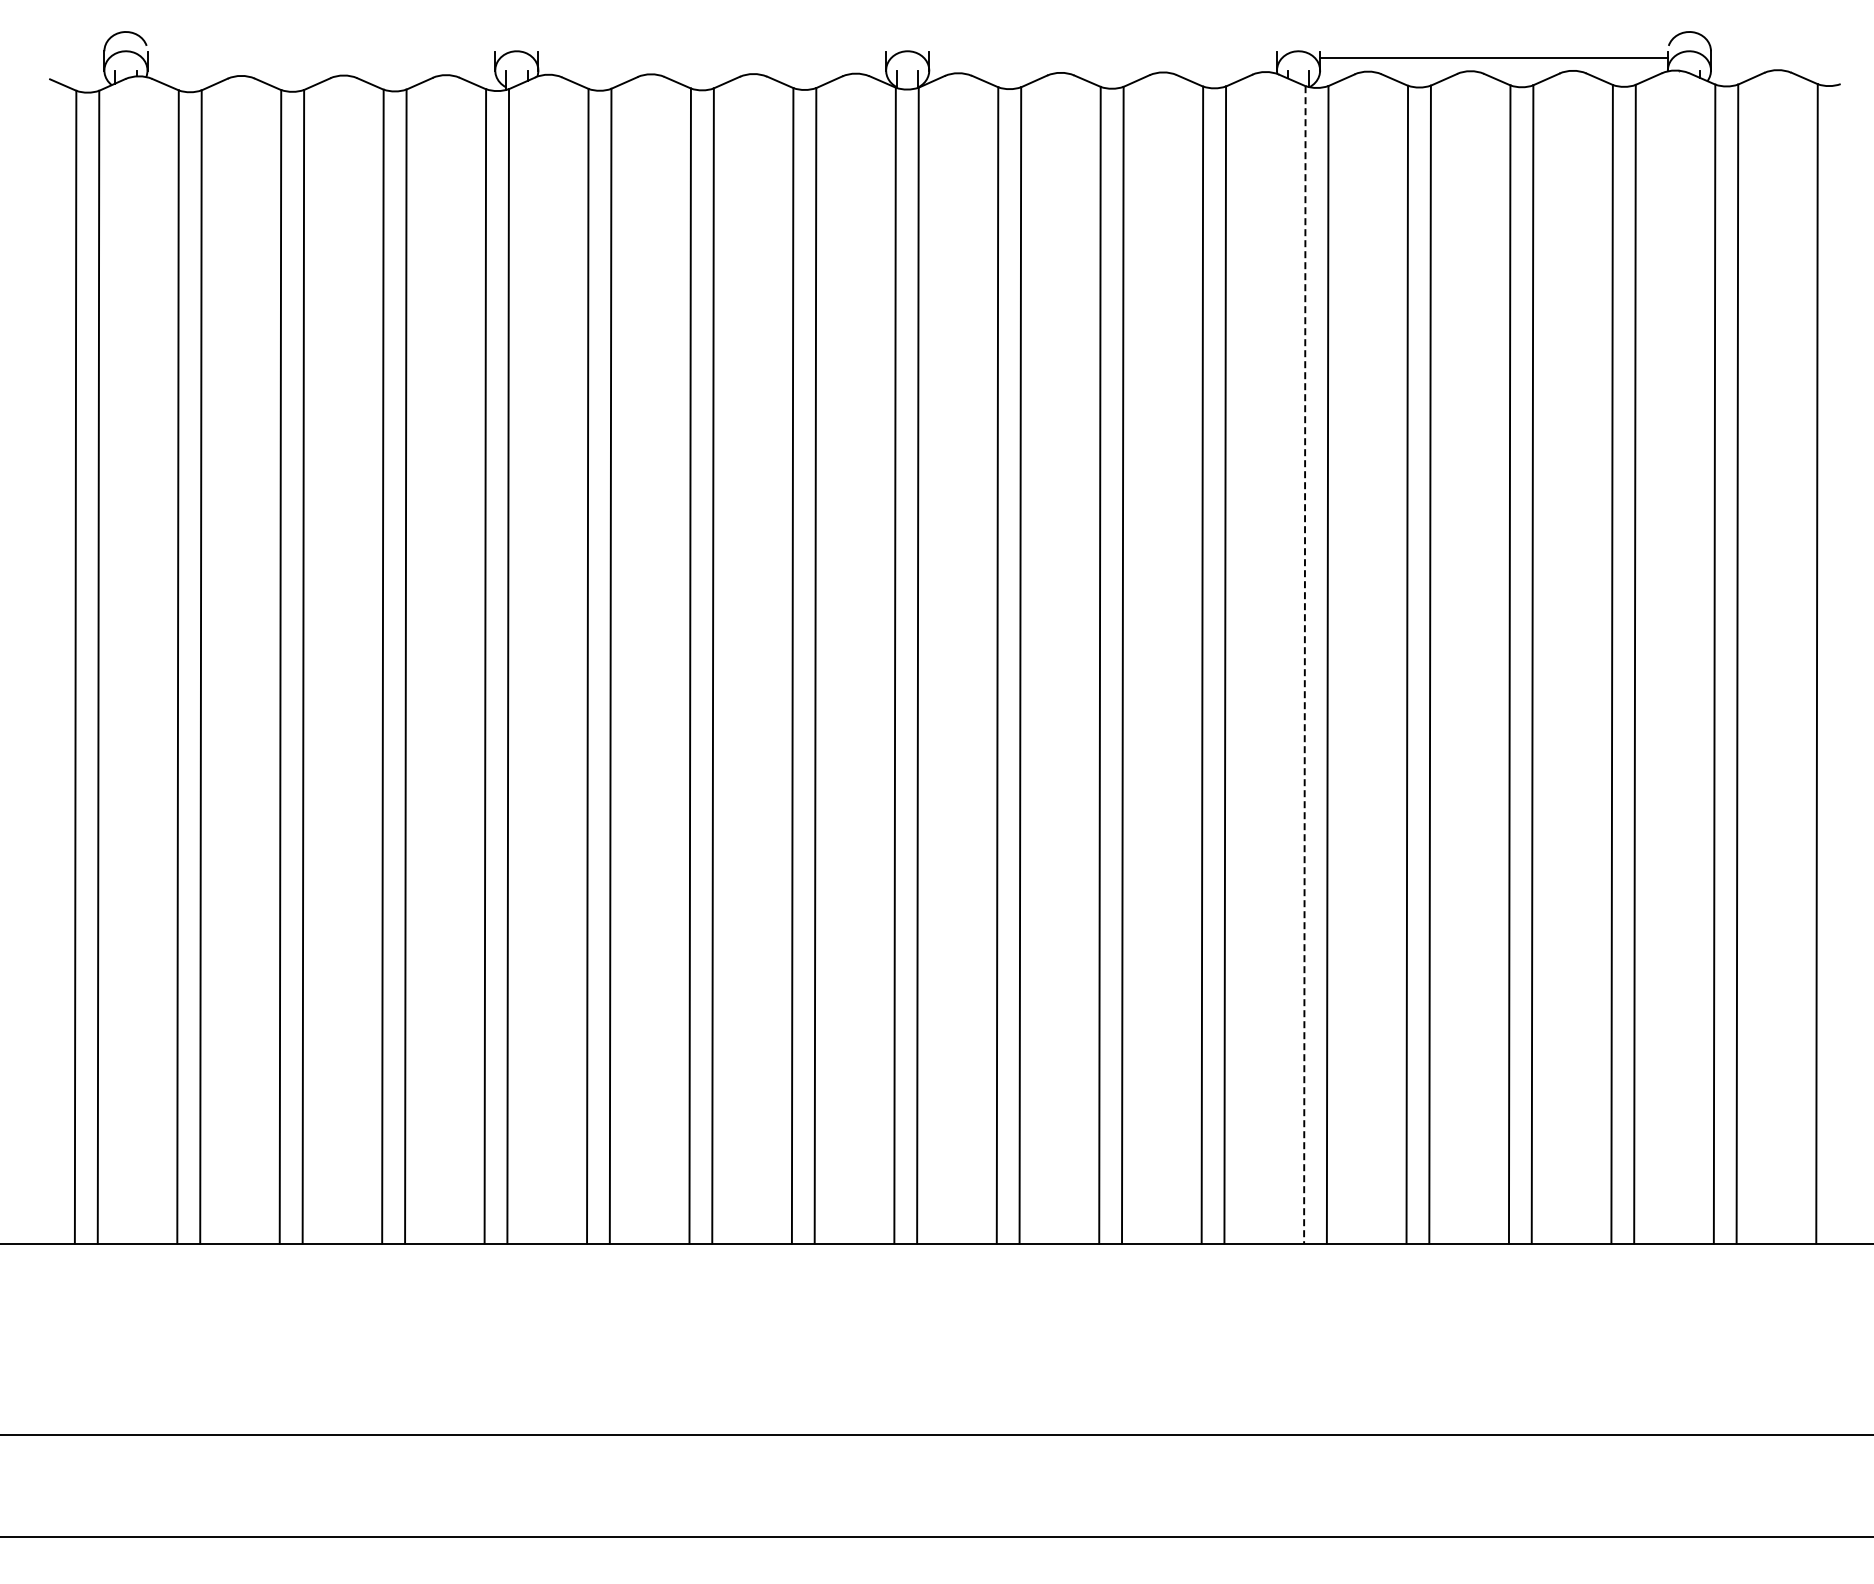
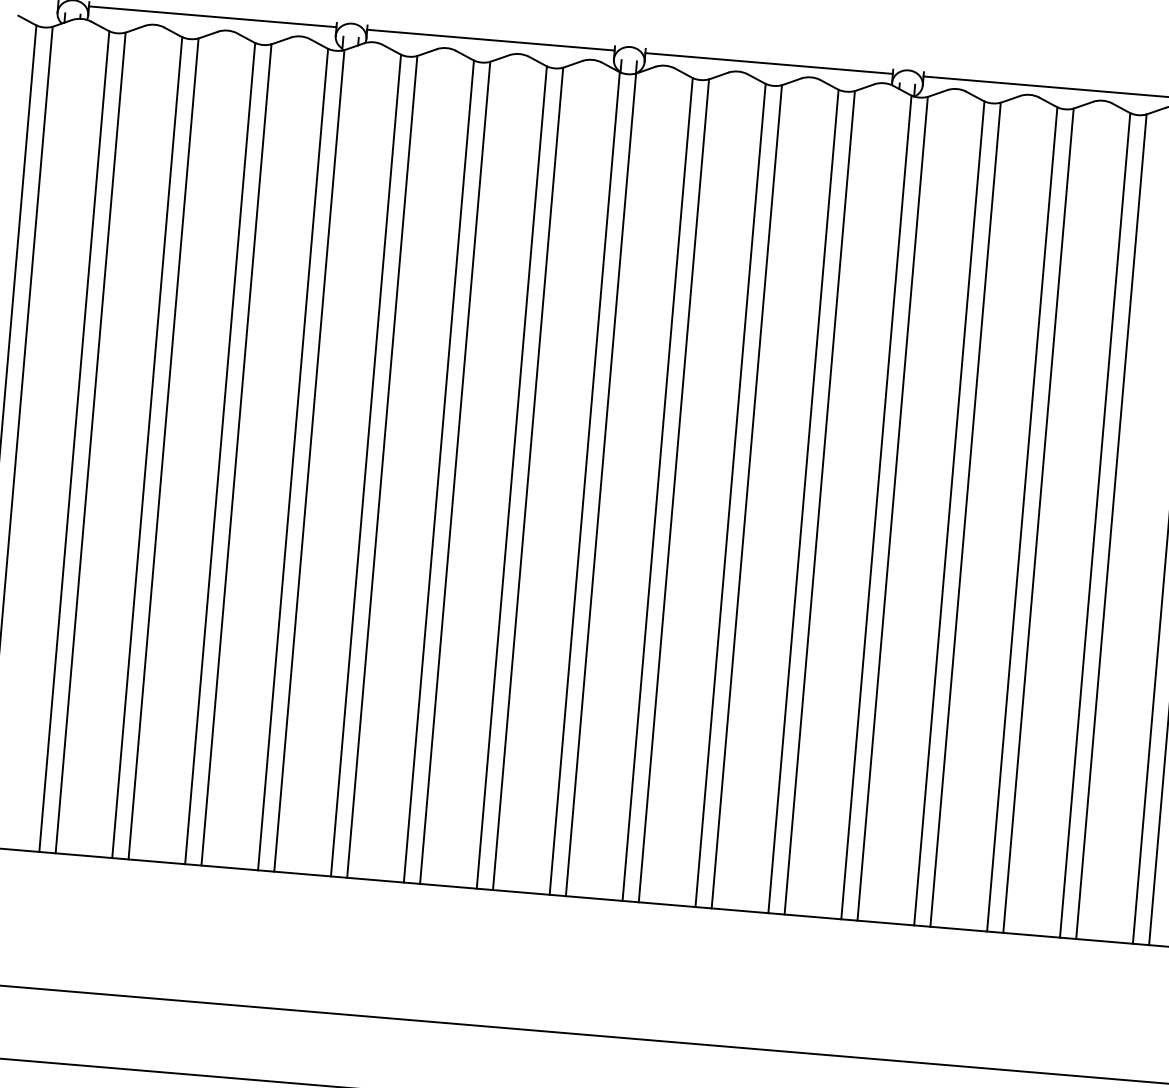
line: (321, 58) -> (212, 17), added
line: (712, 58) -> (491, 40), added
line: (1103, 58) -> (769, 63), added
line: (1304, 664) -> (876, 507), dashed -> solid

